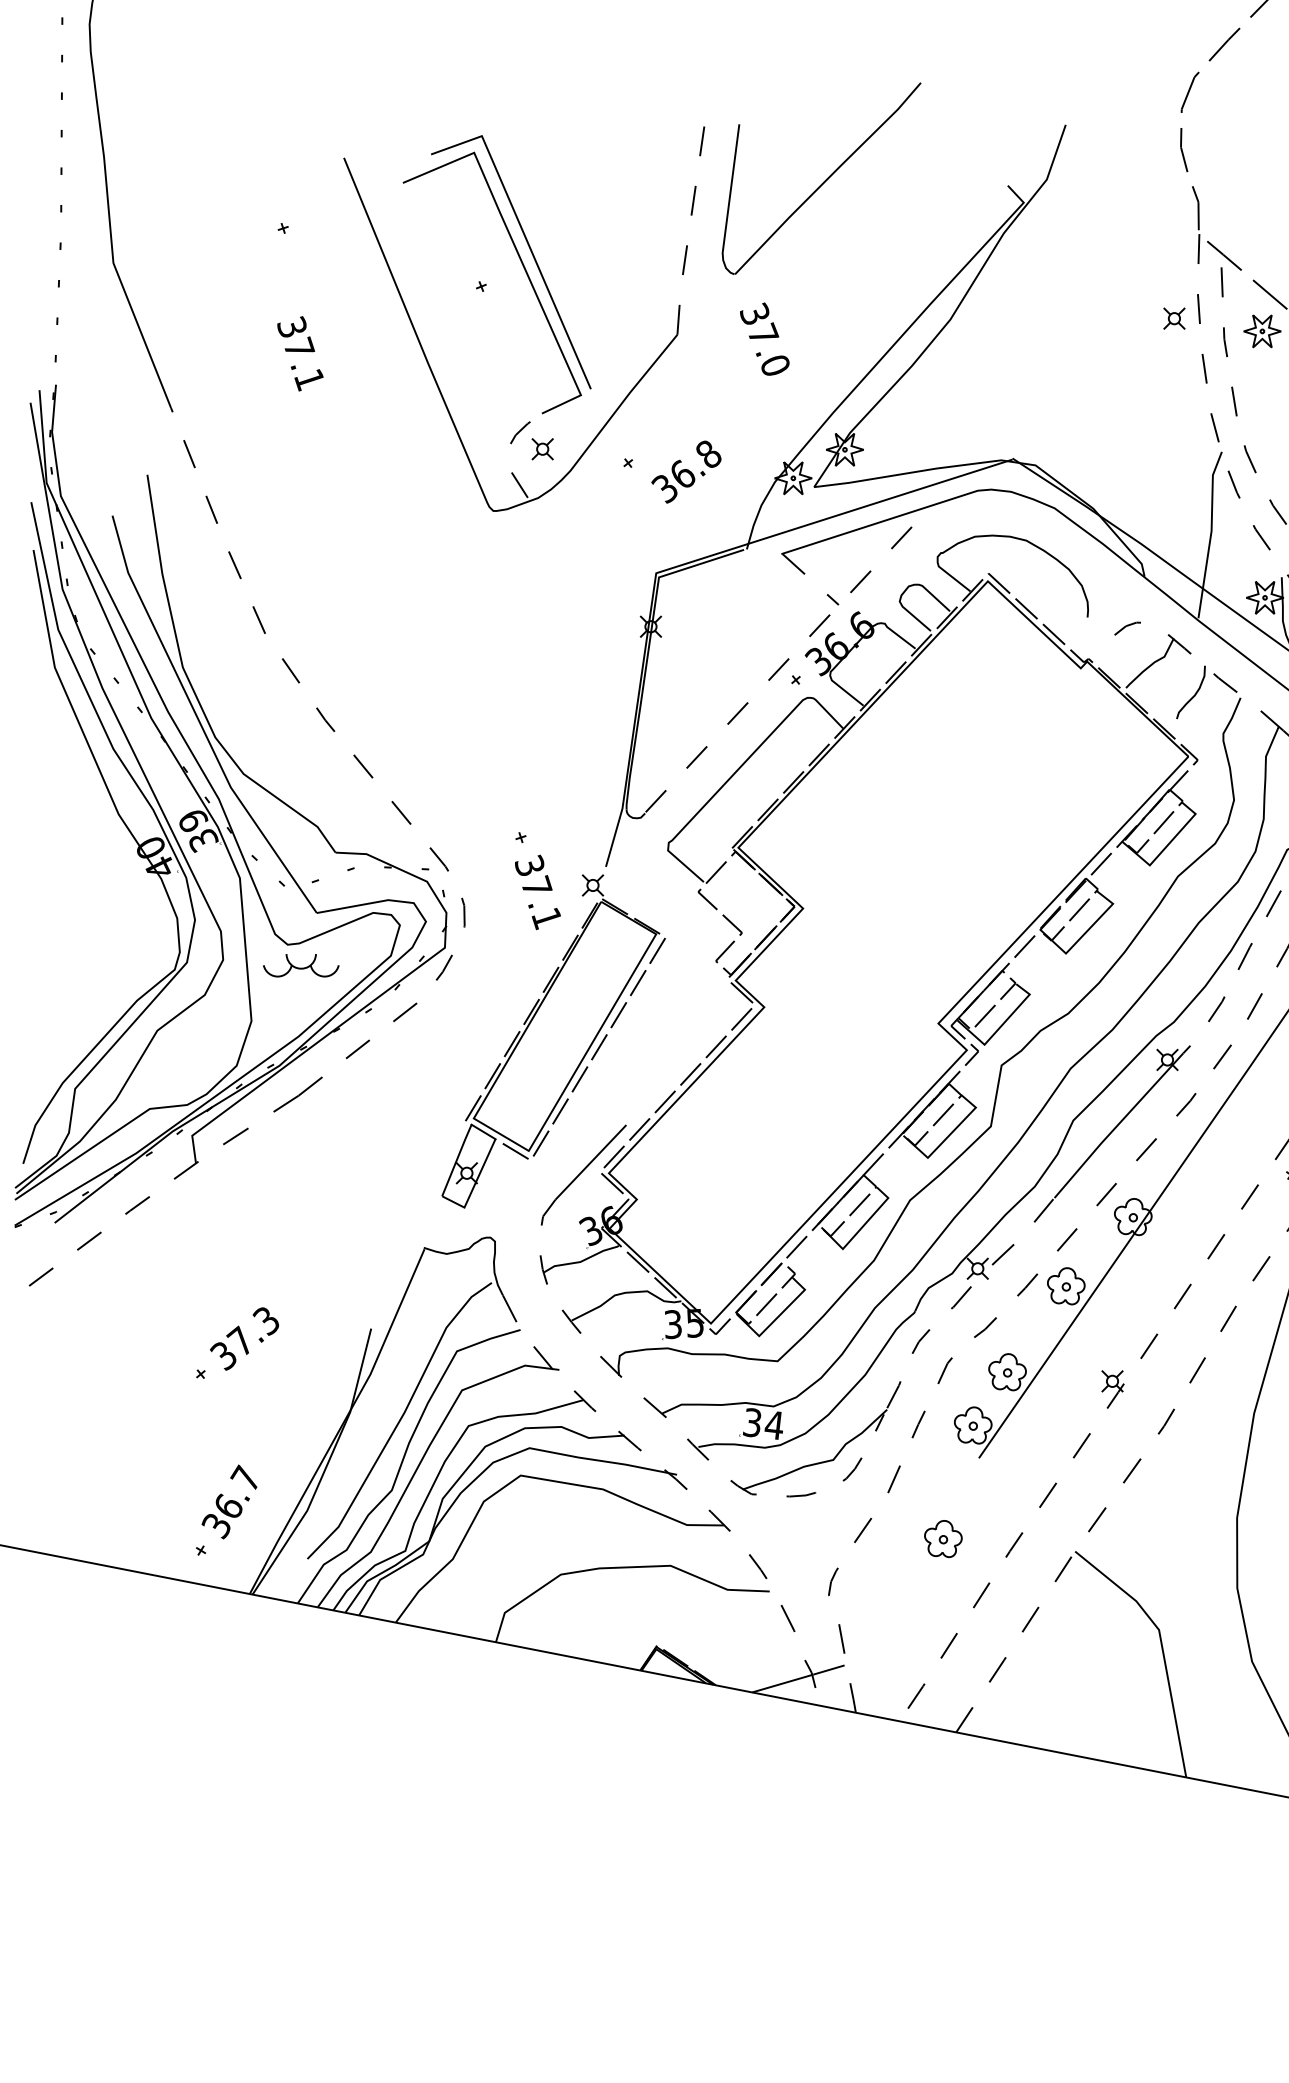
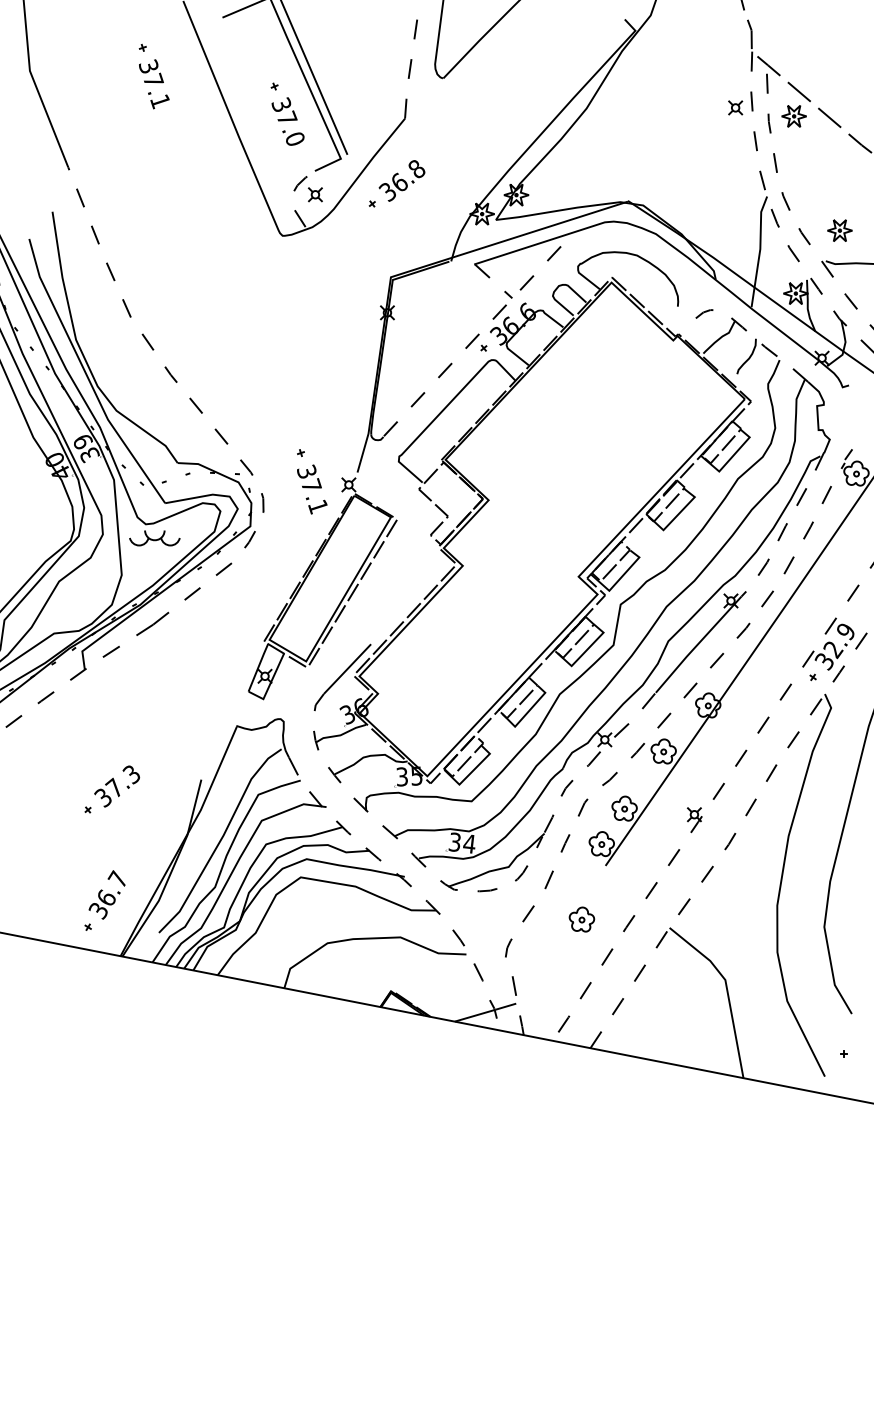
text: (763, 339) -> (287, 121), moved
text: (300, 354) -> (154, 84), moved
text: (685, 471) -> (401, 180), moved

